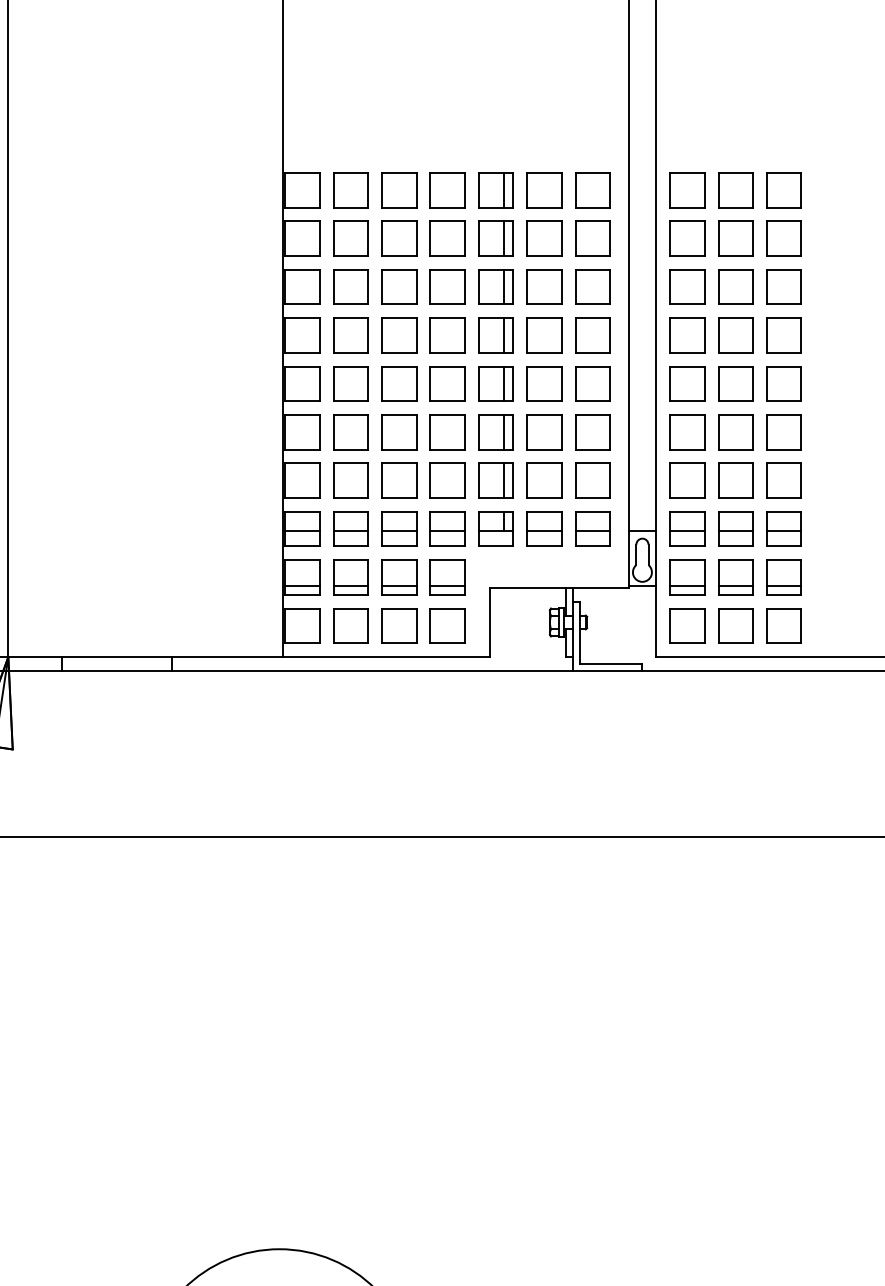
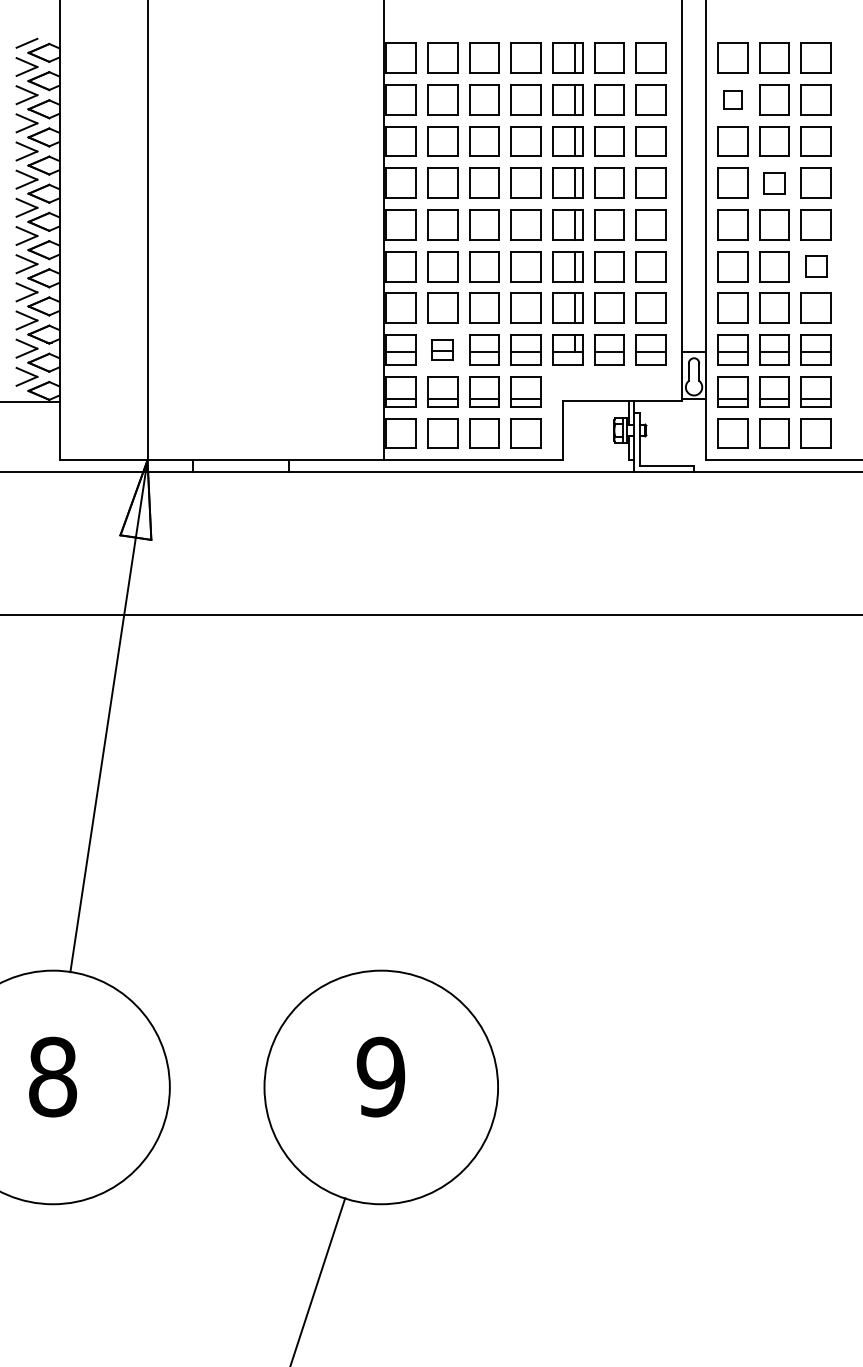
part: (687, 238) -> (732, 99), size x0.6
part: (735, 334) -> (774, 182), size x0.7
part: (783, 432) -> (815, 266), size x0.7
part: (350, 528) -> (442, 349), size x0.7

